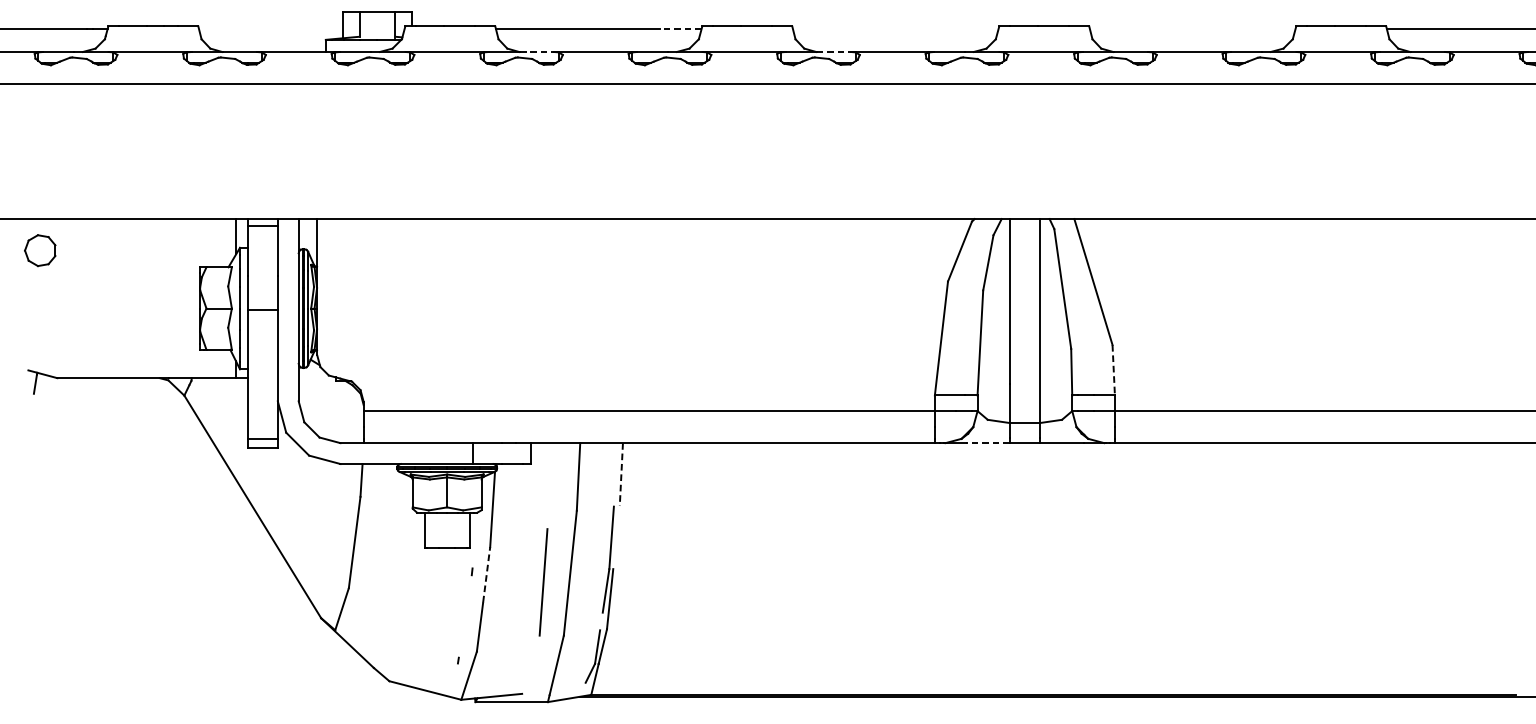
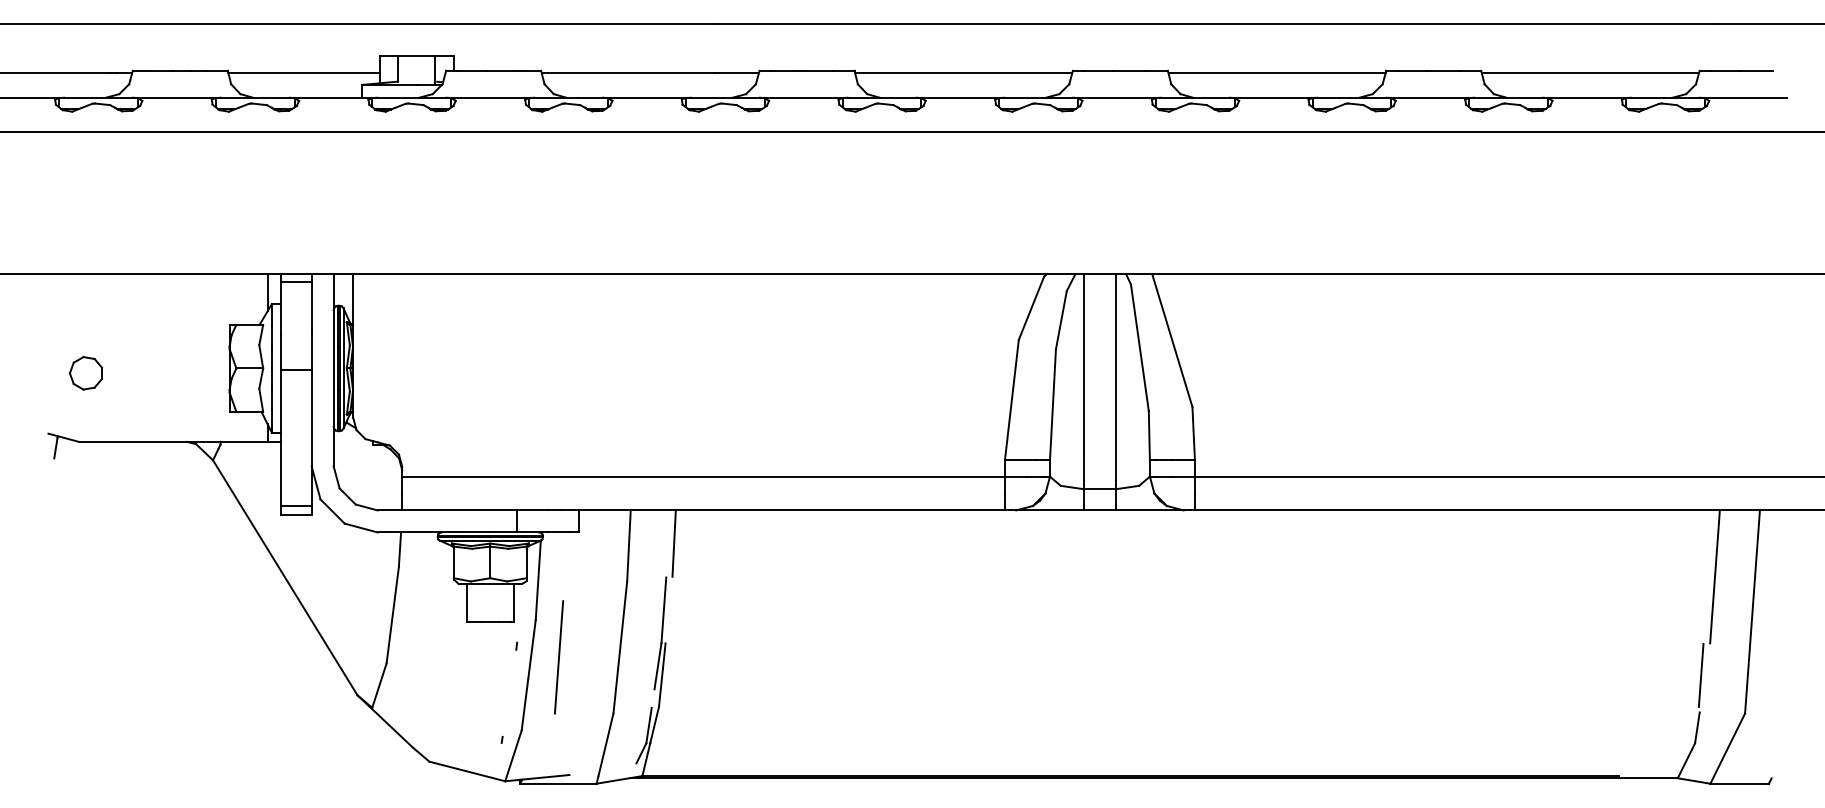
line: (271, 29) -> (304, 73), added
line: (680, 29) -> (736, 73), dashed -> solid
line: (895, 29) -> (963, 73), added
line: (1192, 29) -> (1276, 73), added
line: (537, 51) -> (585, 97), dashed -> solid
line: (833, 51) -> (898, 97), dashed -> solid
part: (39, 250) -> (85, 373), moved
line: (1113, 370) -> (1193, 433), dashed -> solid
line: (987, 443) -> (1060, 510), dashed -> solid
line: (621, 475) -> (674, 544), dashed -> solid
line: (487, 573) -> (532, 648), dashed -> solid
line: (543, 582) -> (559, 657), moved

